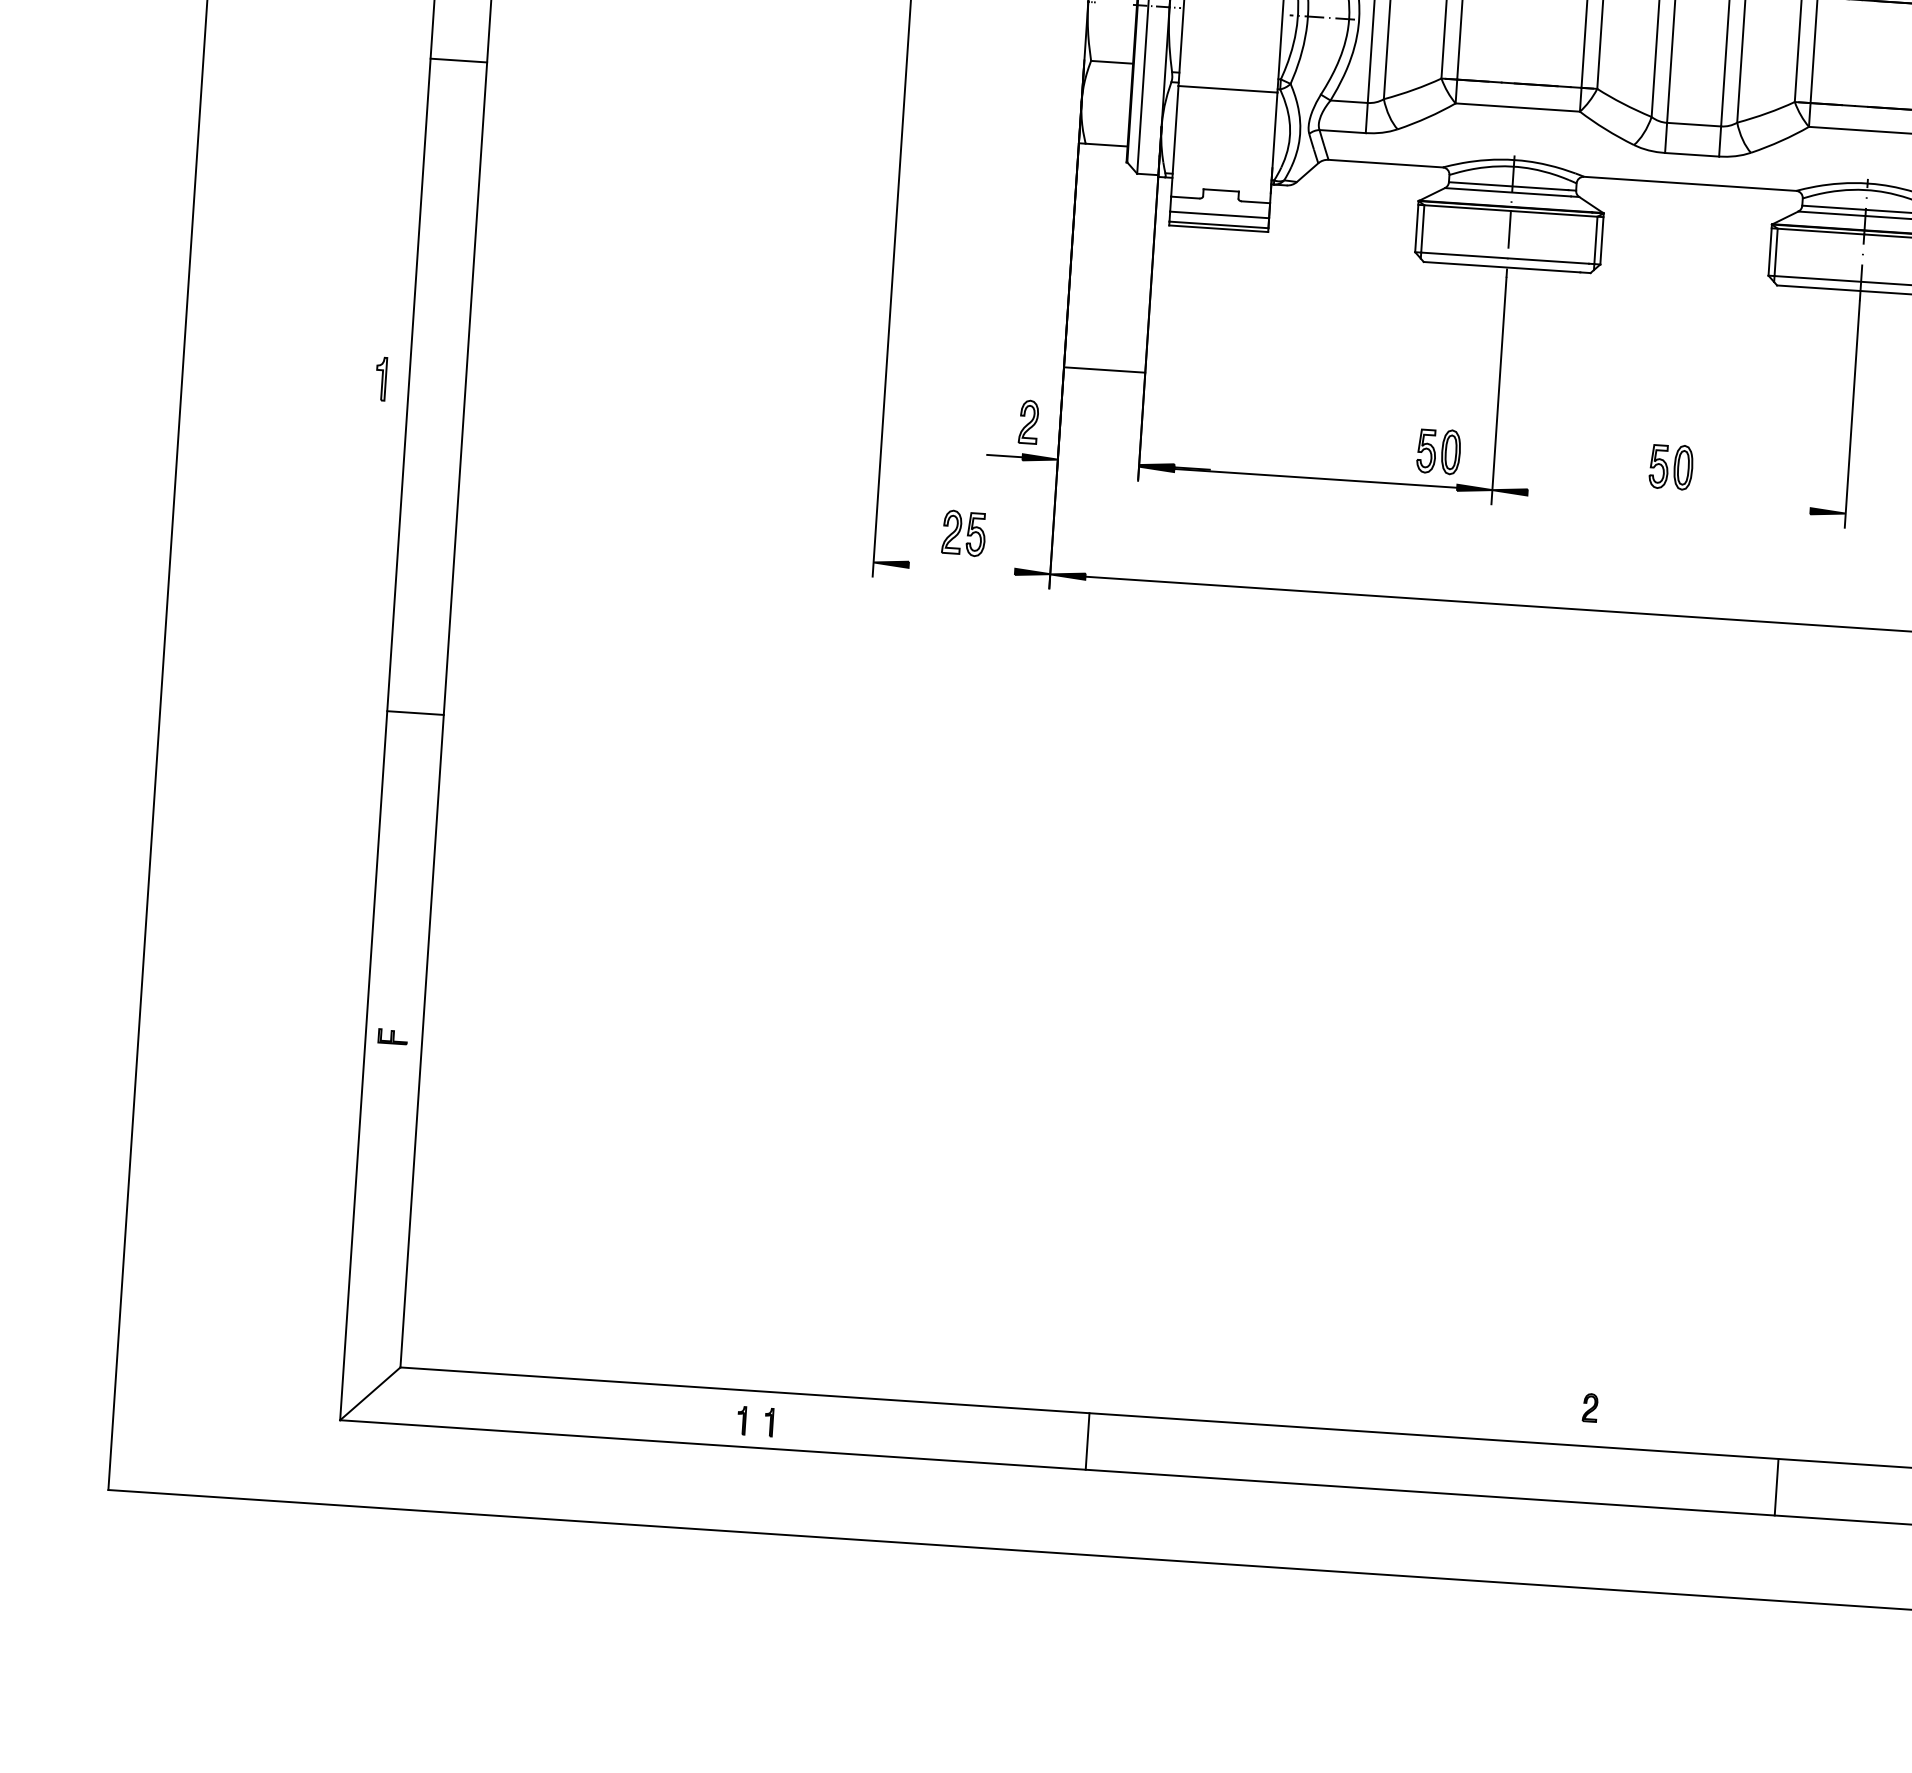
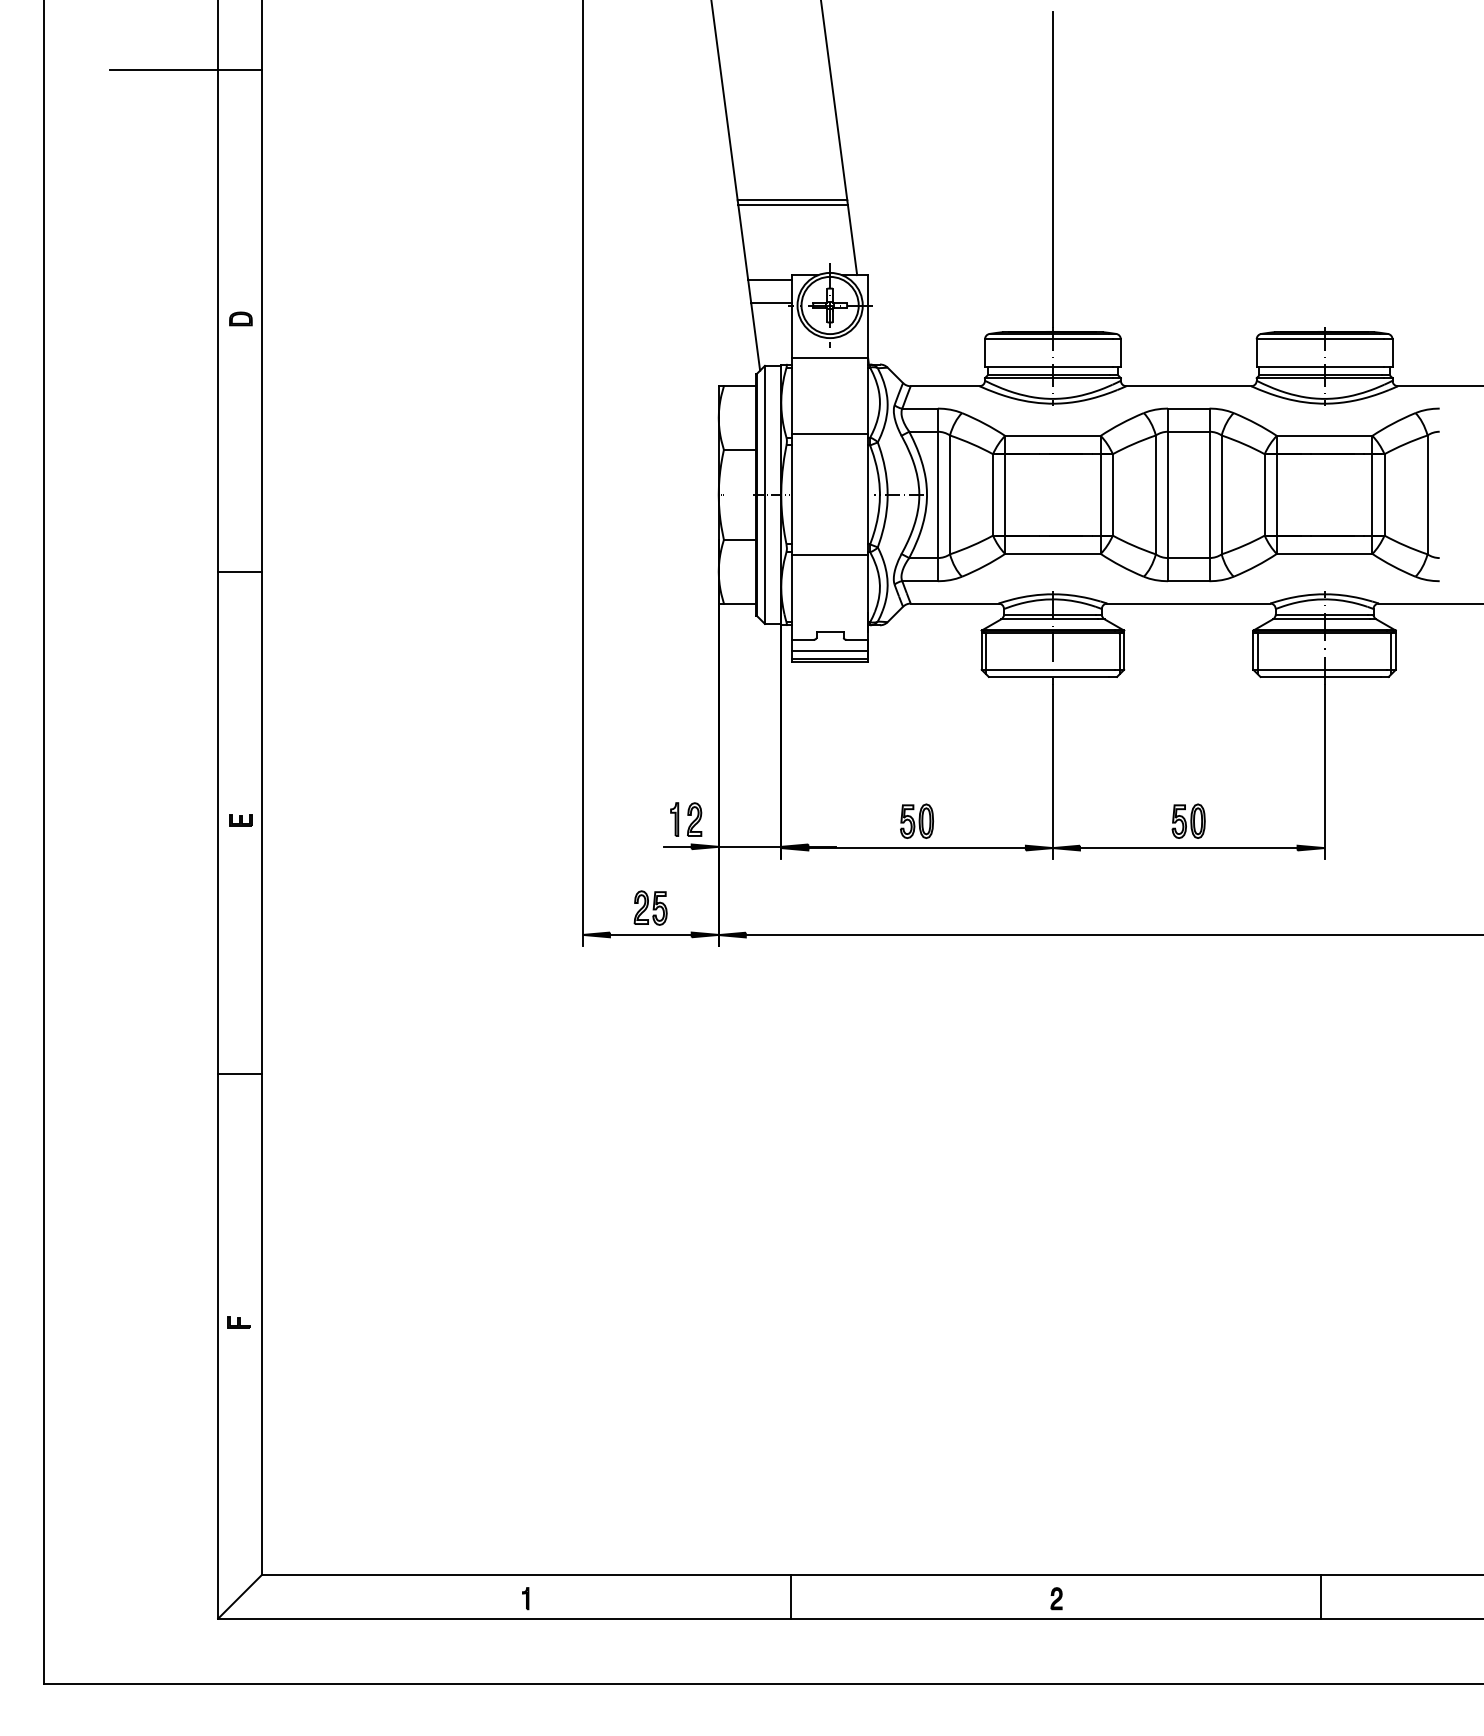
line: (1104, 369) -> (749, 846), moved
part: (381, 378) -> (674, 819), moved
part: (438, 384) -> (240, 820), added
part: (1438, 450) -> (916, 820), moved
line: (1668, 502) -> (1188, 848), added
line: (961, 567) -> (650, 934), added
part: (1590, 1407) -> (1056, 1598), moved
part: (768, 1422) -> (546, 1598), removed

